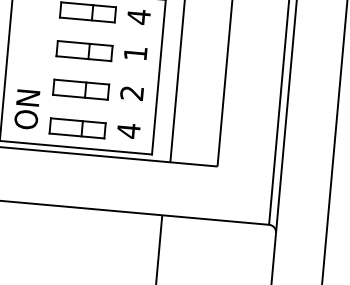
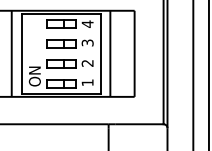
text: (135, 52) -> (87, 42), 1 -> 3
text: (128, 130) -> (87, 82), 4 -> 1

